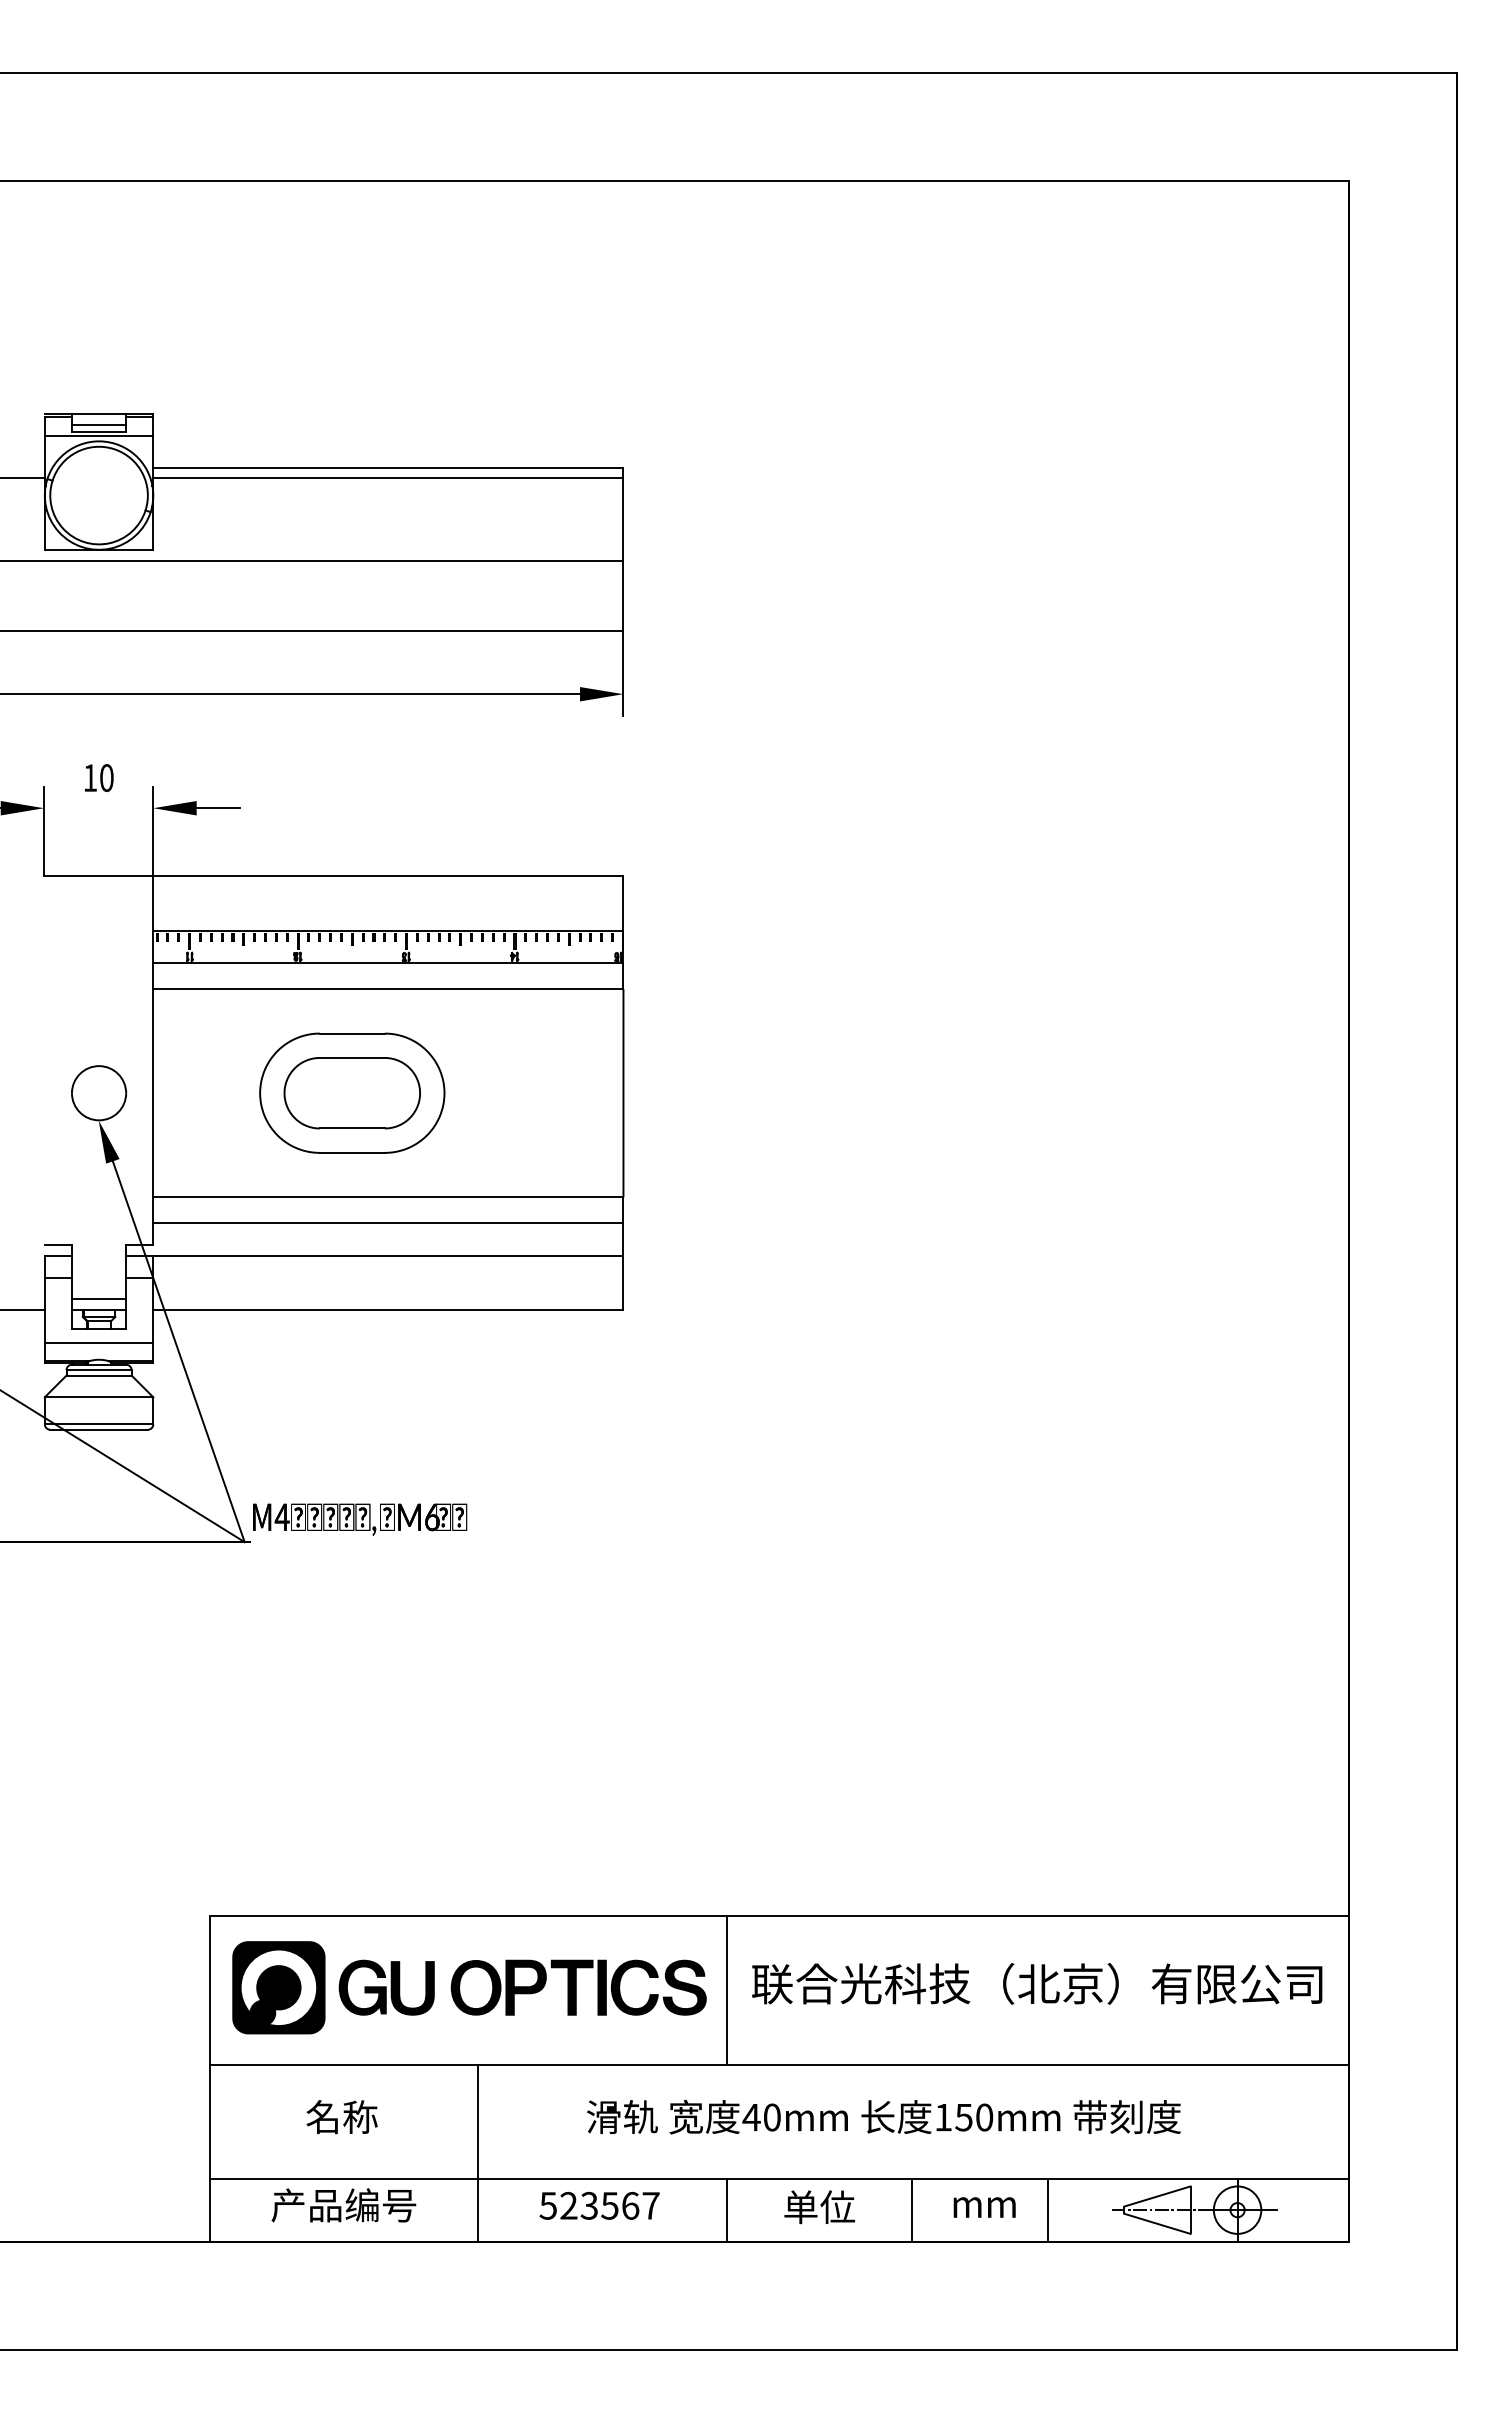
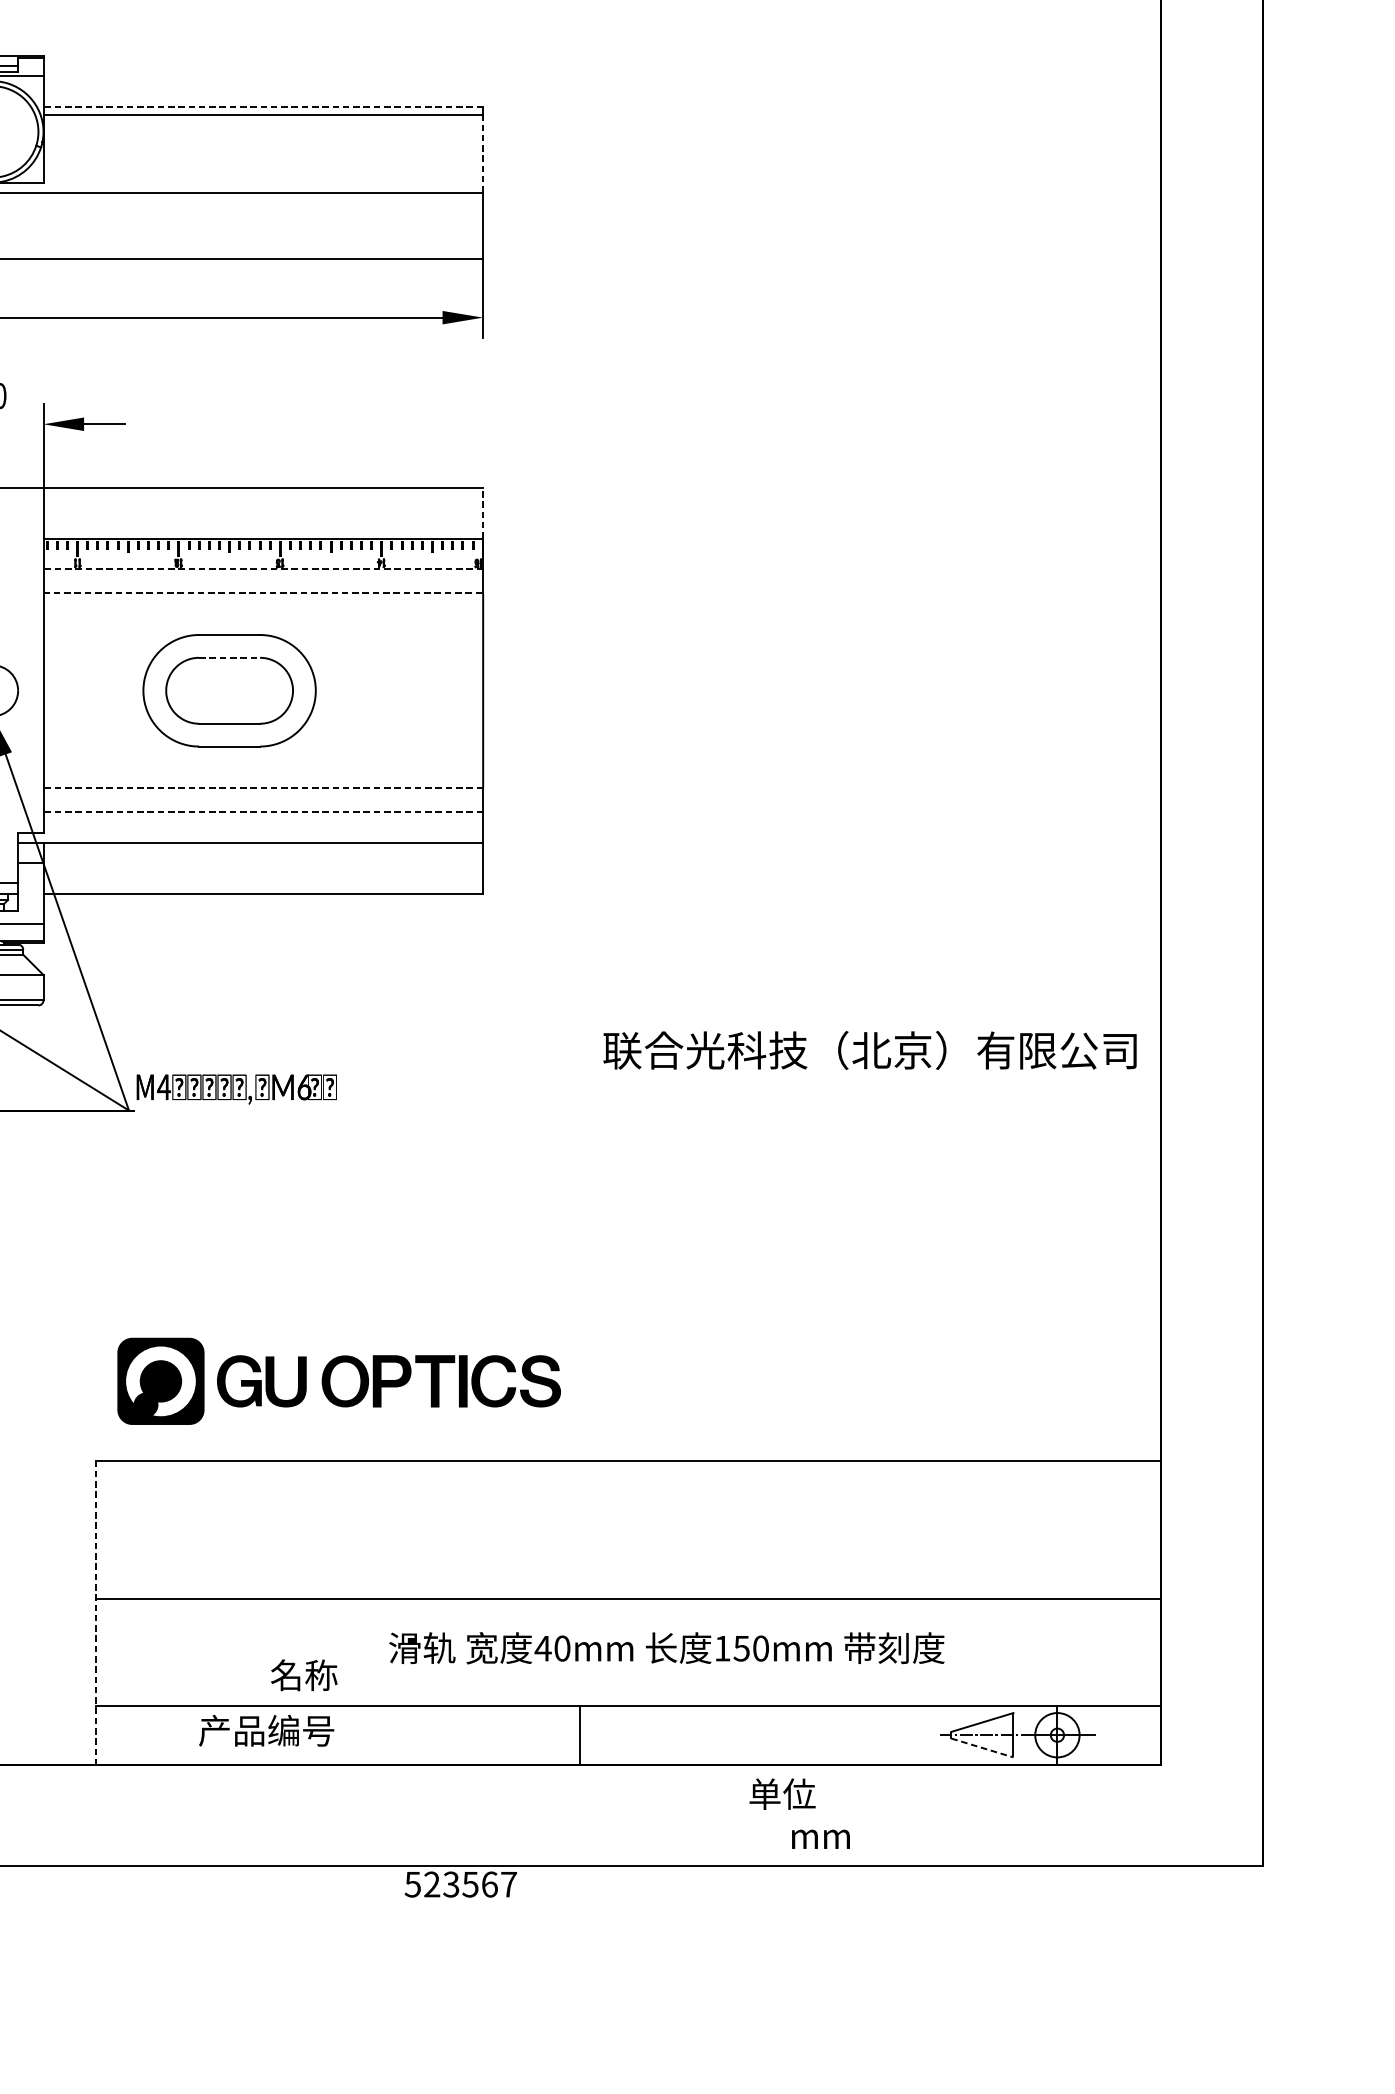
line: (387, 468) -> (262, 106), solid -> dashed
line: (623, 518) -> (483, 153), solid -> dashed
line: (623, 902) -> (483, 512), solid -> dashed
line: (387, 963) -> (262, 569), solid -> dashed
line: (388, 989) -> (263, 593), solid -> dashed
line: (352, 1057) -> (229, 657), solid -> dashed
line: (387, 1197) -> (262, 788), solid -> dashed
line: (387, 1223) -> (262, 812), solid -> dashed
text: (1037, 1983) -> (870, 1050), moved
part: (469, 1987) -> (339, 1381), moved
line: (726, 1989) -> (579, 1528), removed
line: (209, 2079) -> (96, 1613), solid -> dashed
text: (883, 2116) -> (666, 1647), moved
text: (341, 2117) -> (303, 1675), moved
line: (478, 2152) -> (347, 1681), removed
text: (343, 2205) -> (266, 1730), moved
text: (599, 2205) -> (460, 1884), moved
text: (819, 2207) -> (782, 1794), moved
text: (984, 2207) -> (820, 1839), moved
line: (912, 2209) -> (753, 1734), removed
line: (1048, 2209) -> (880, 1734), removed
line: (1157, 2223) -> (982, 1747), solid -> dashed

